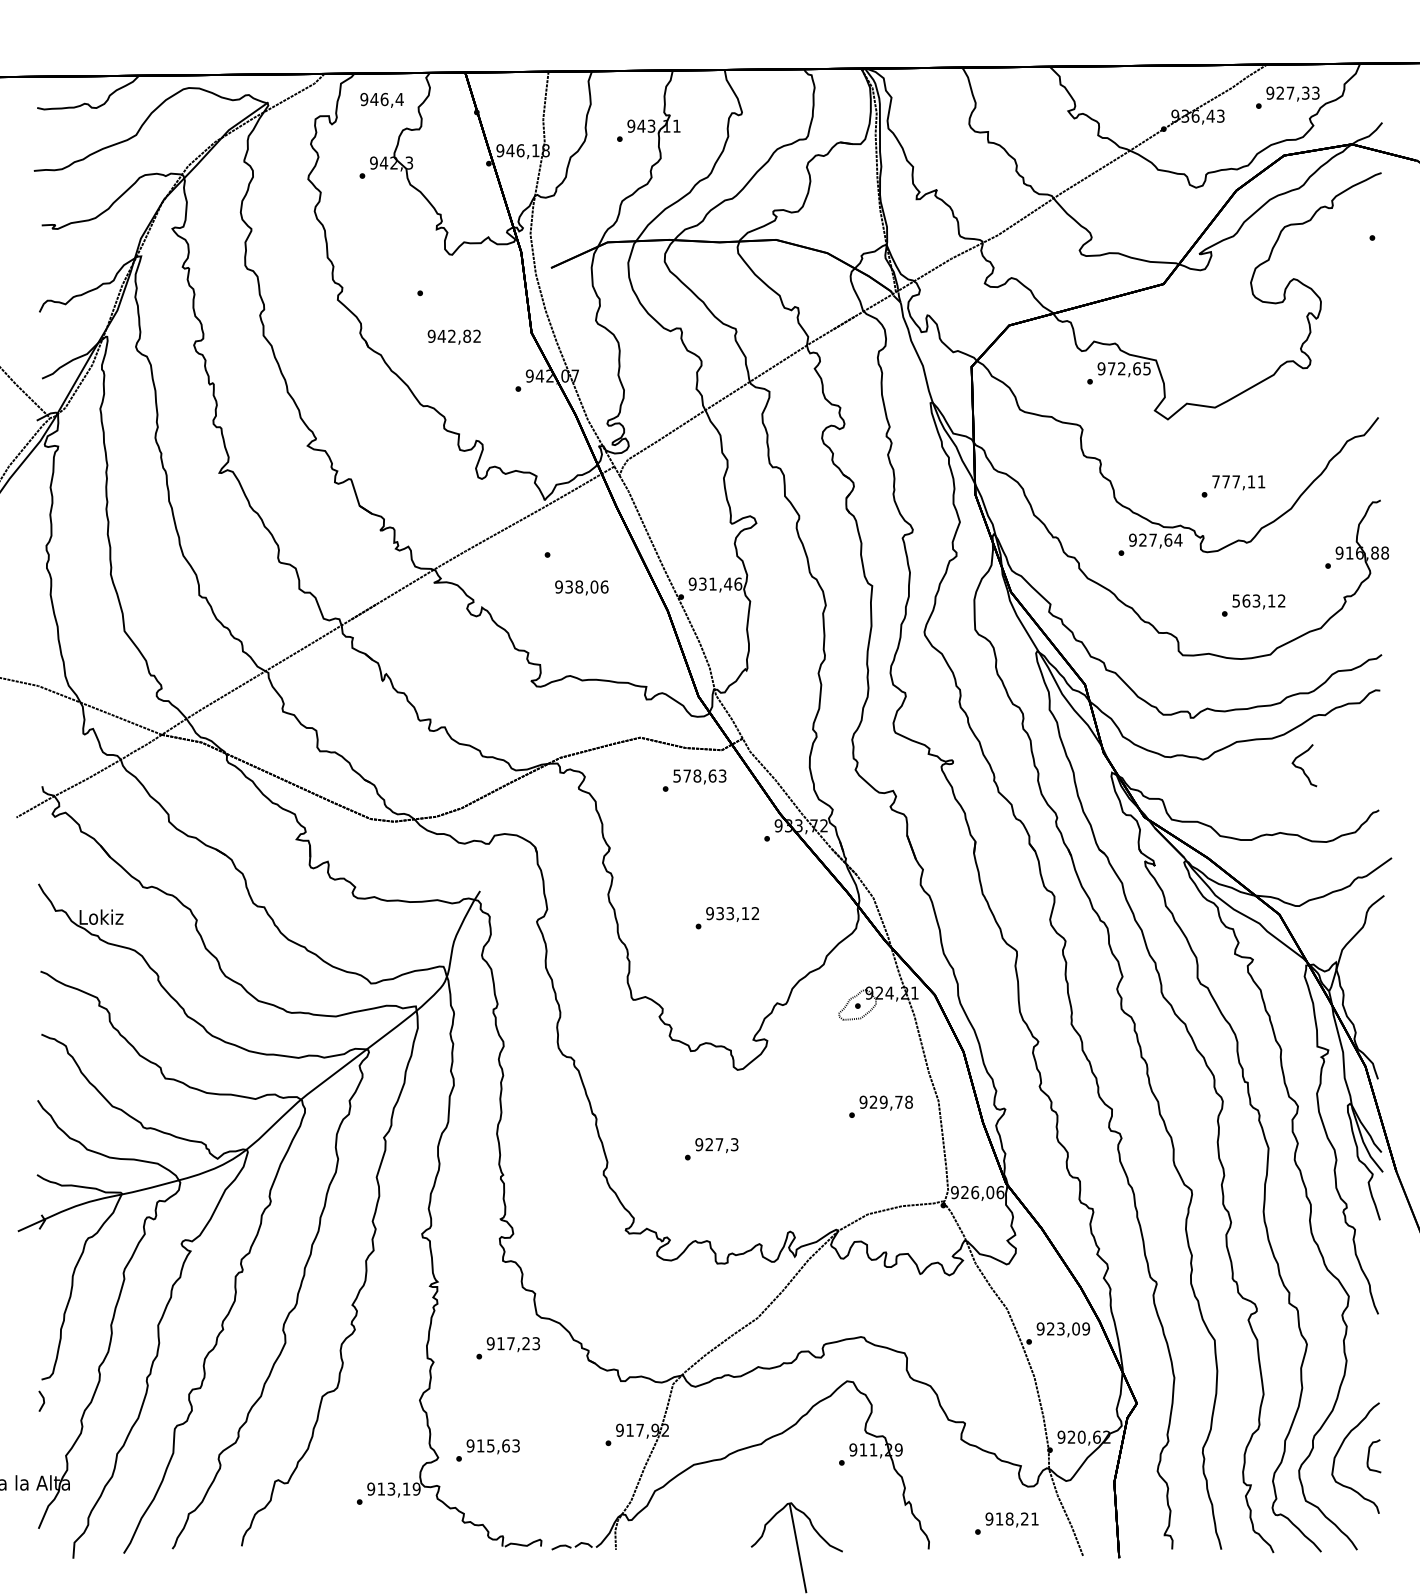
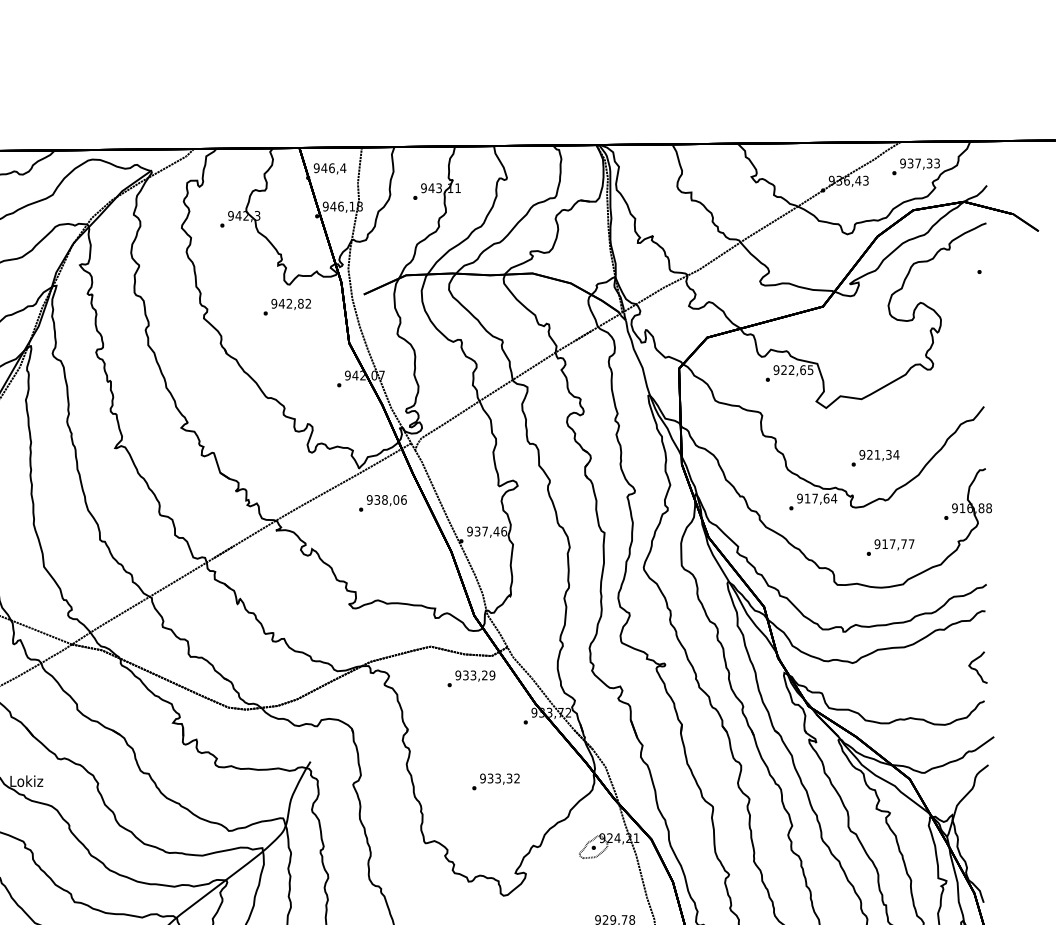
text: (1280, 93) -> (910, 163), 927,33 -> 937,33
text: (381, 99) -> (329, 168), moved
text: (453, 336) -> (290, 303), moved
text: (1111, 368) -> (783, 369), 972,65 -> 922,65
text: (1238, 481) -> (879, 454), 777,11 -> 921,34
text: (1142, 539) -> (807, 498), 927,64 -> 917,64
text: (712, 583) -> (484, 531), 931,46 -> 937,46
text: (581, 587) -> (386, 500), moved
text: (1258, 600) -> (894, 543), 563,12 -> 917,77
curve: (1301, 767) -> (975, 669), moved
text: (699, 775) -> (475, 675), 578,63 -> 933,29
text: (745, 913) -> (509, 778), 933,12 -> 933,32

